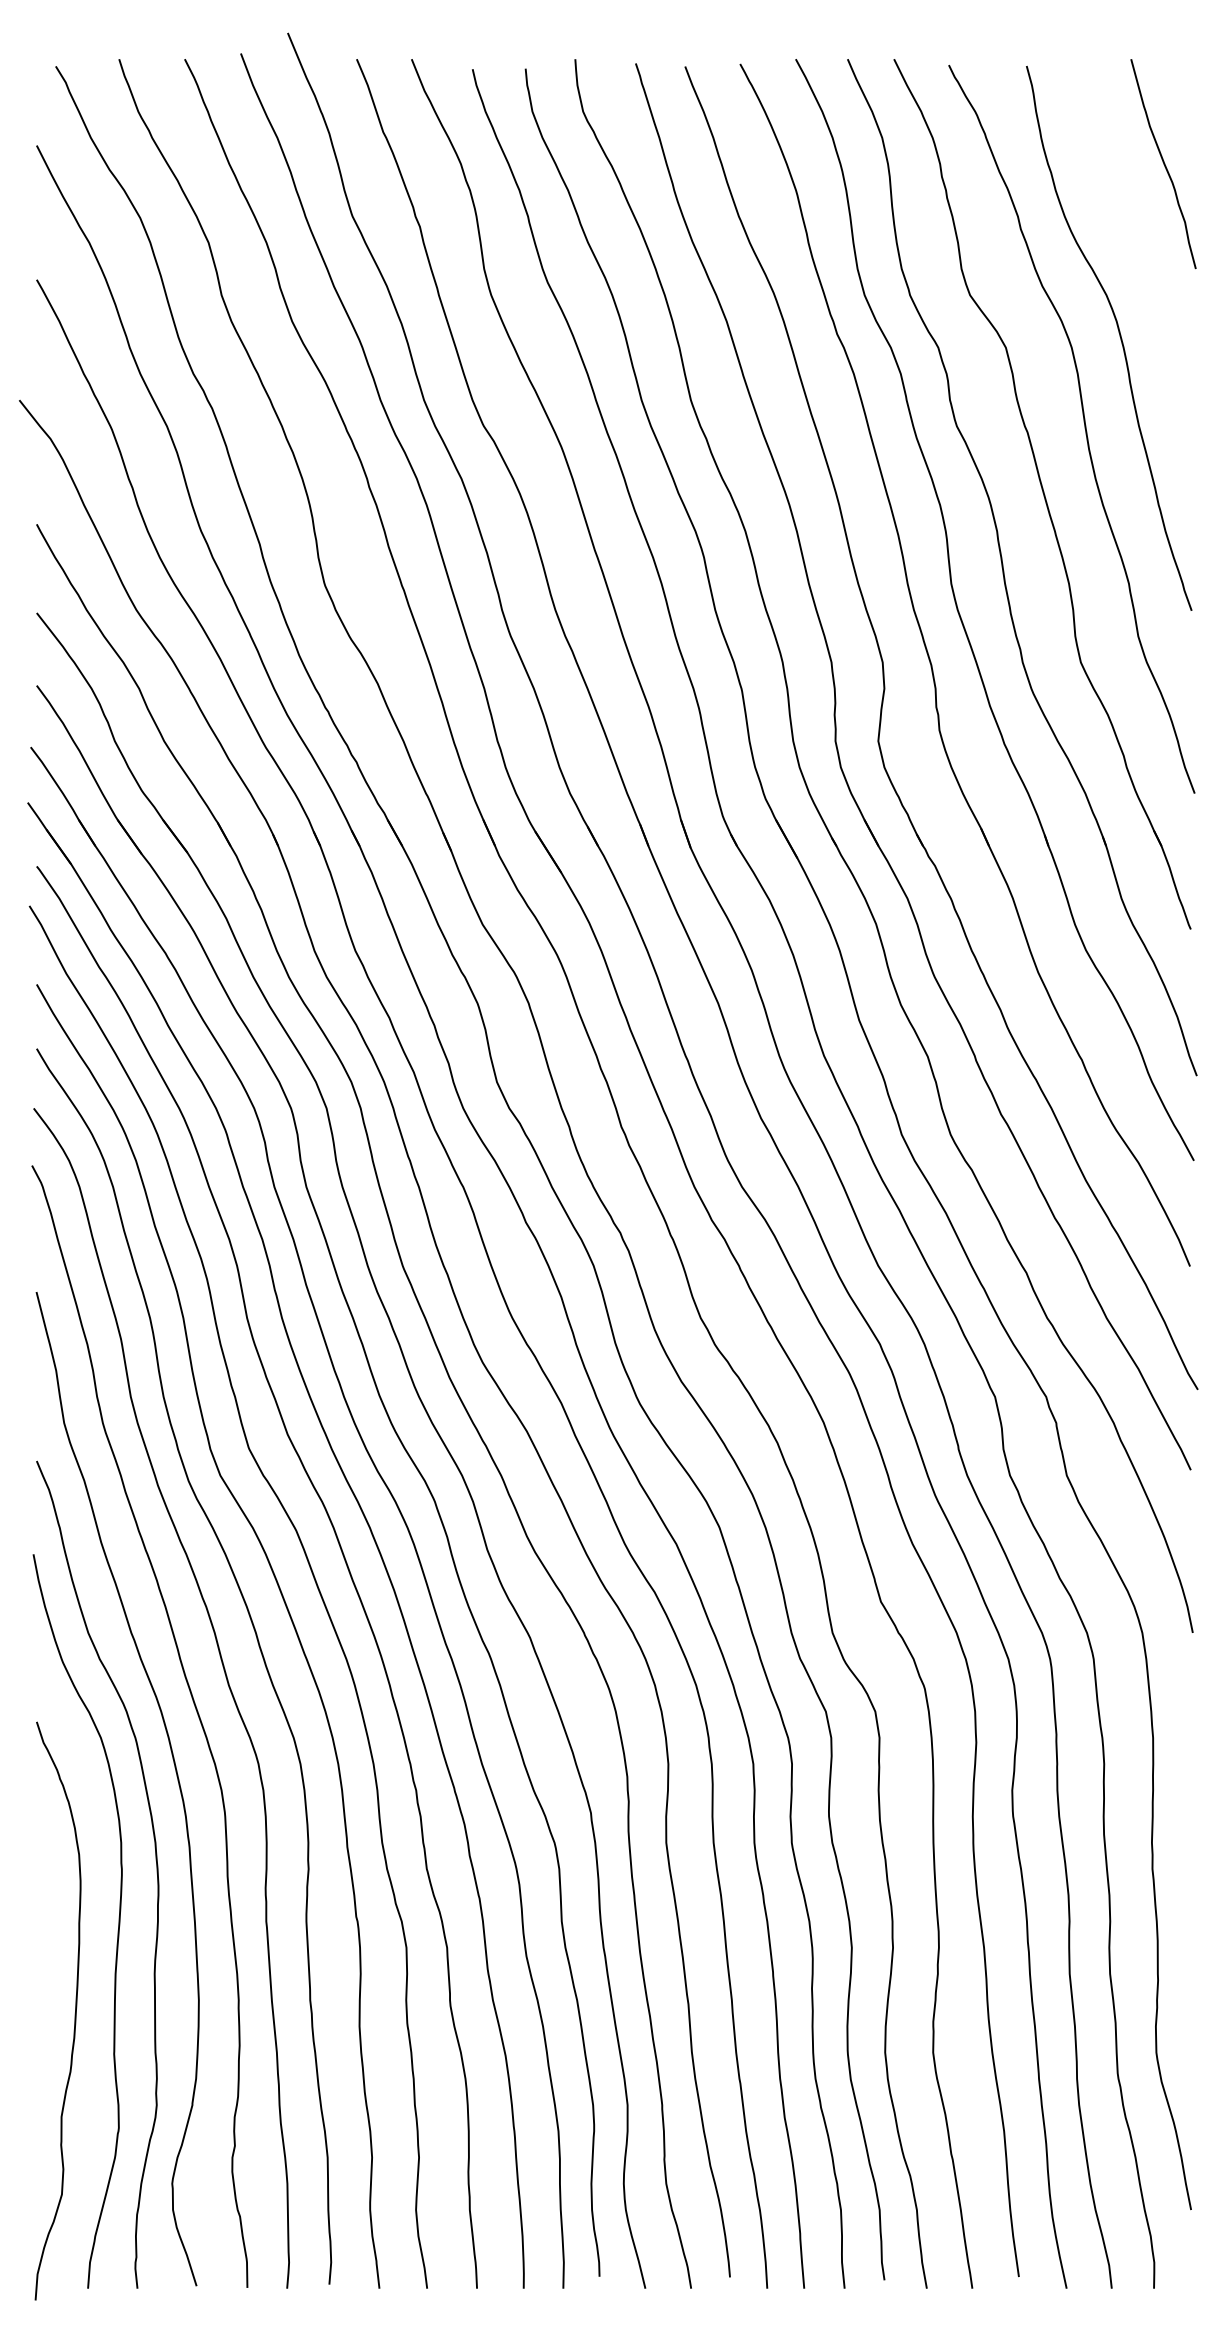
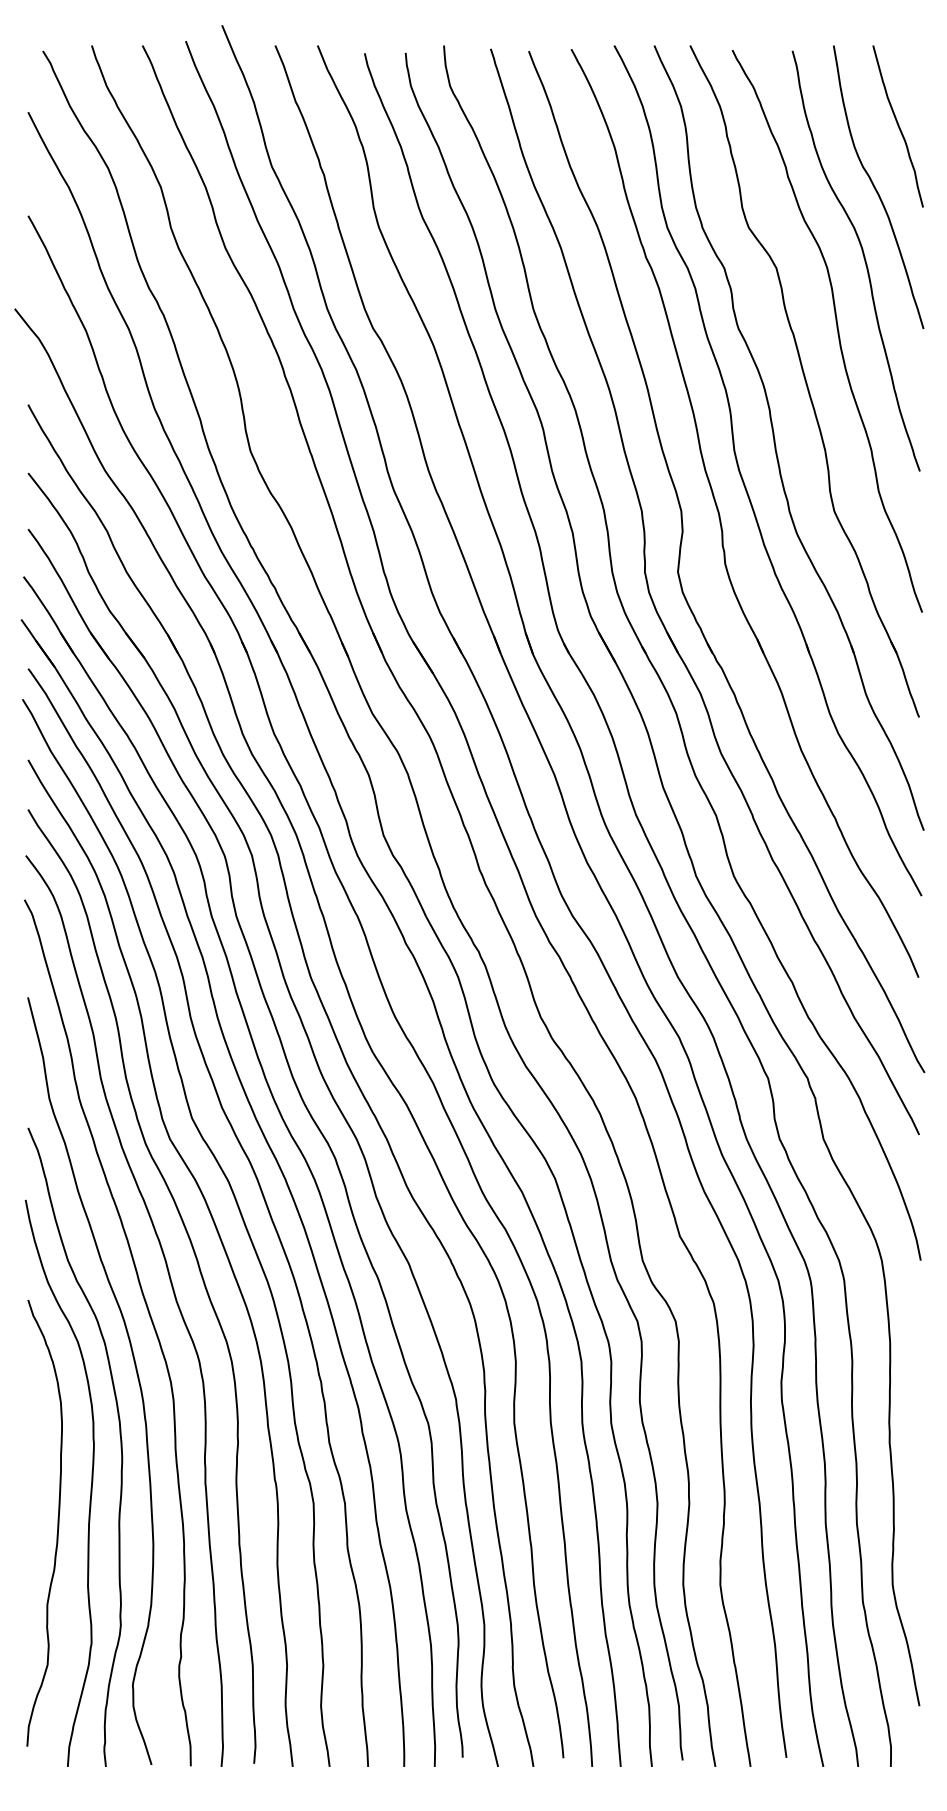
curve: (1134, 243) -> (875, 187), added
curve: (74, 2013) -> (57, 1525), moved

